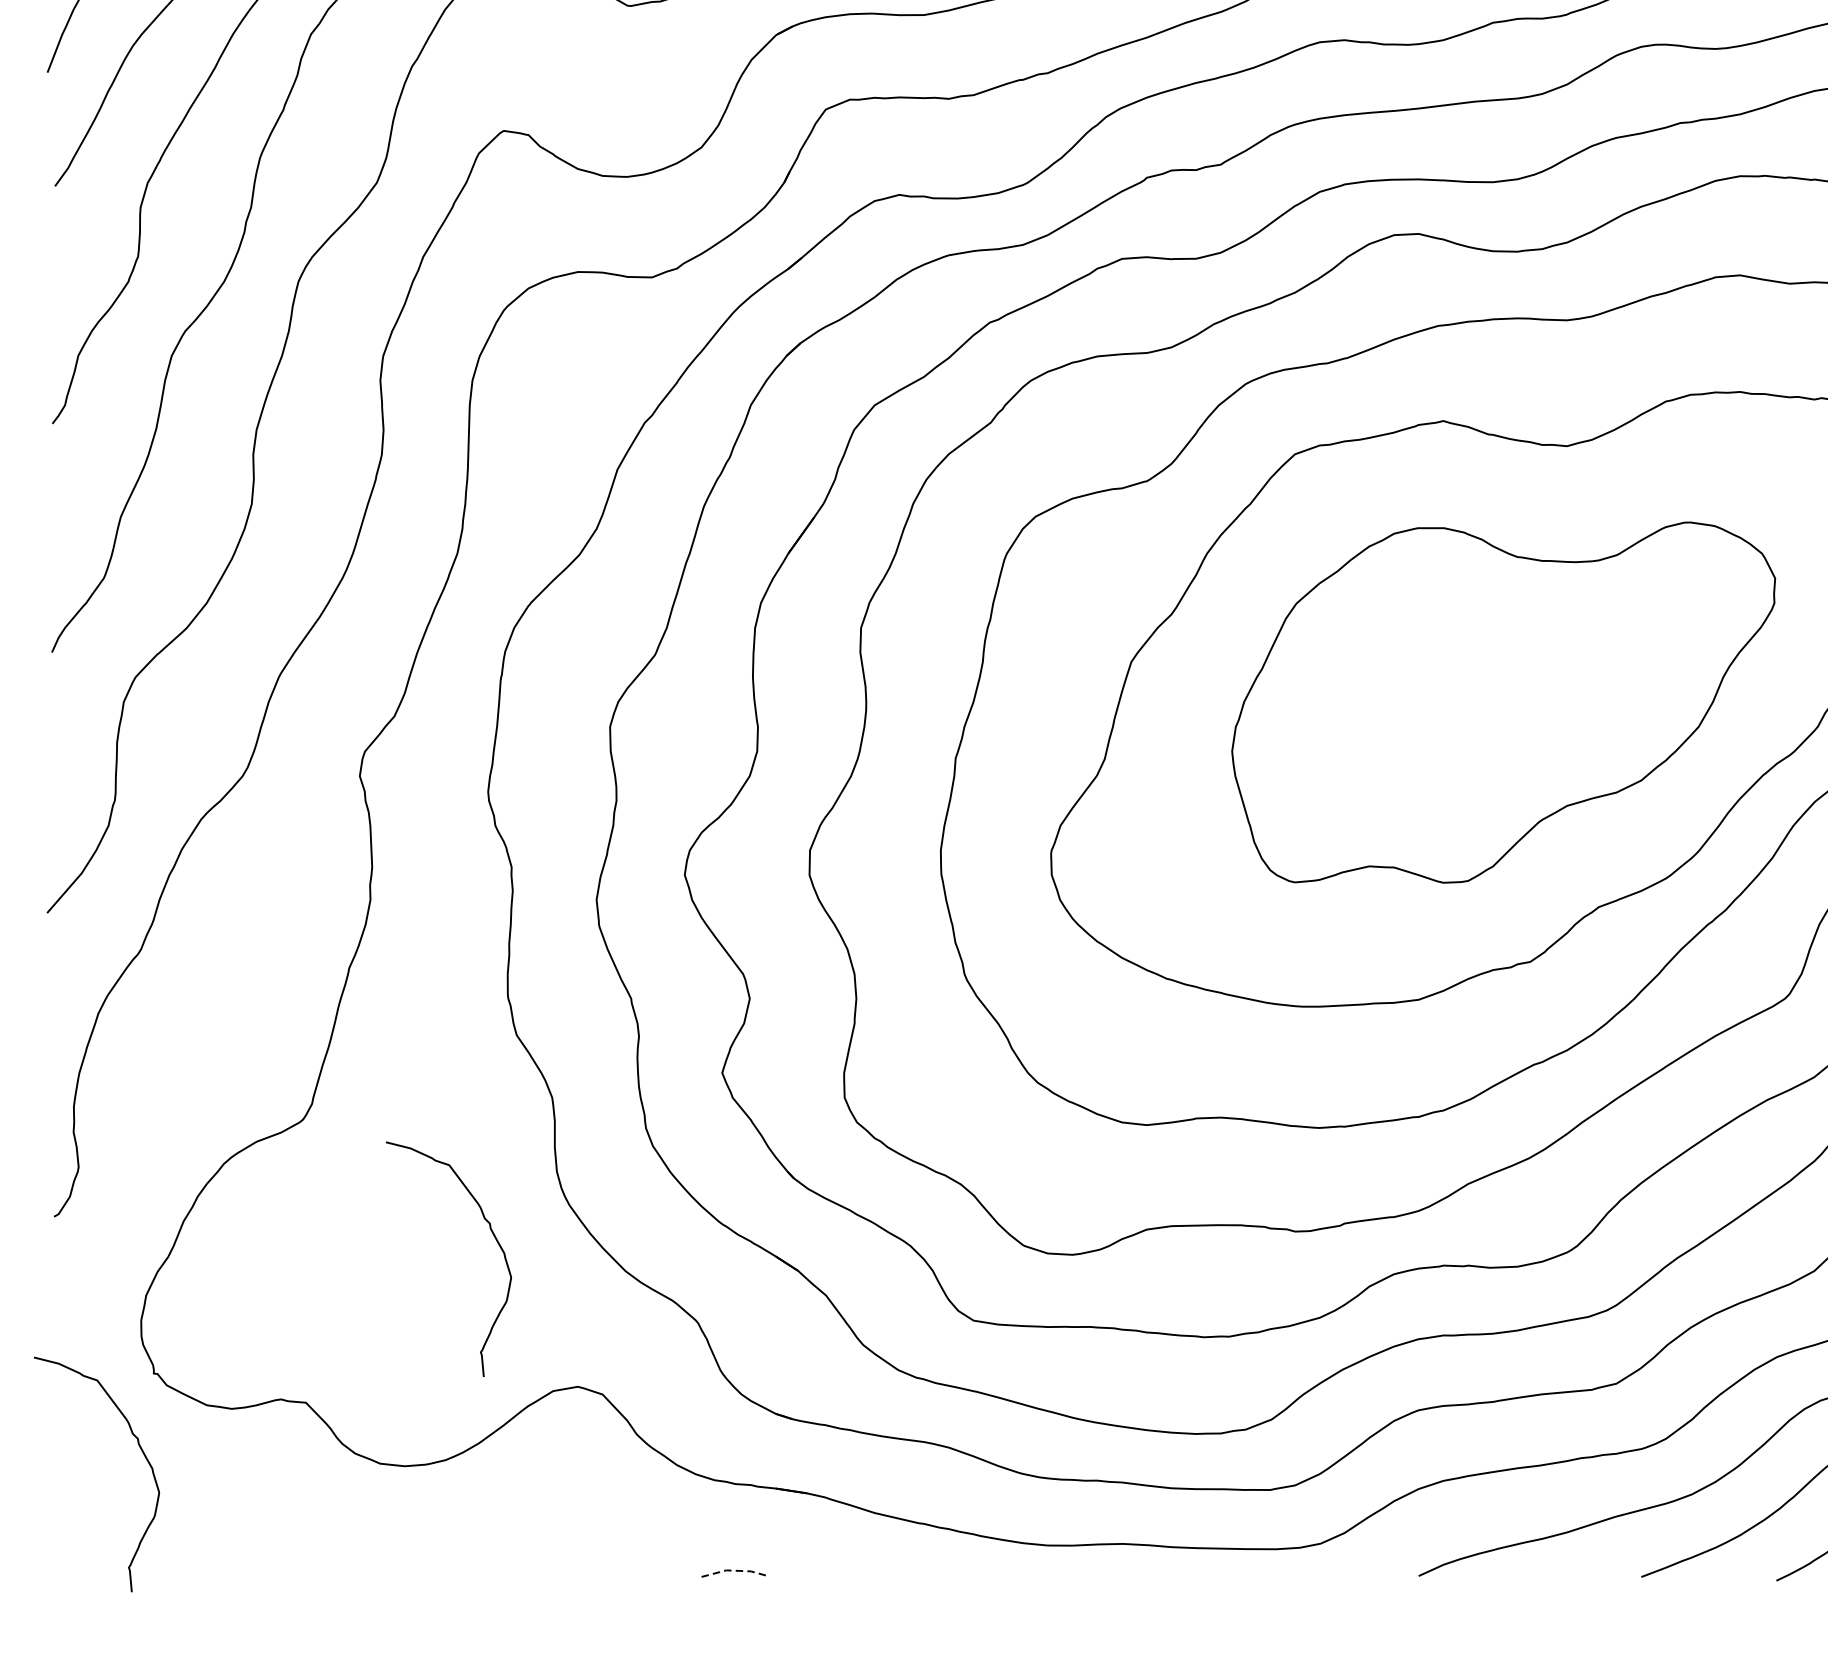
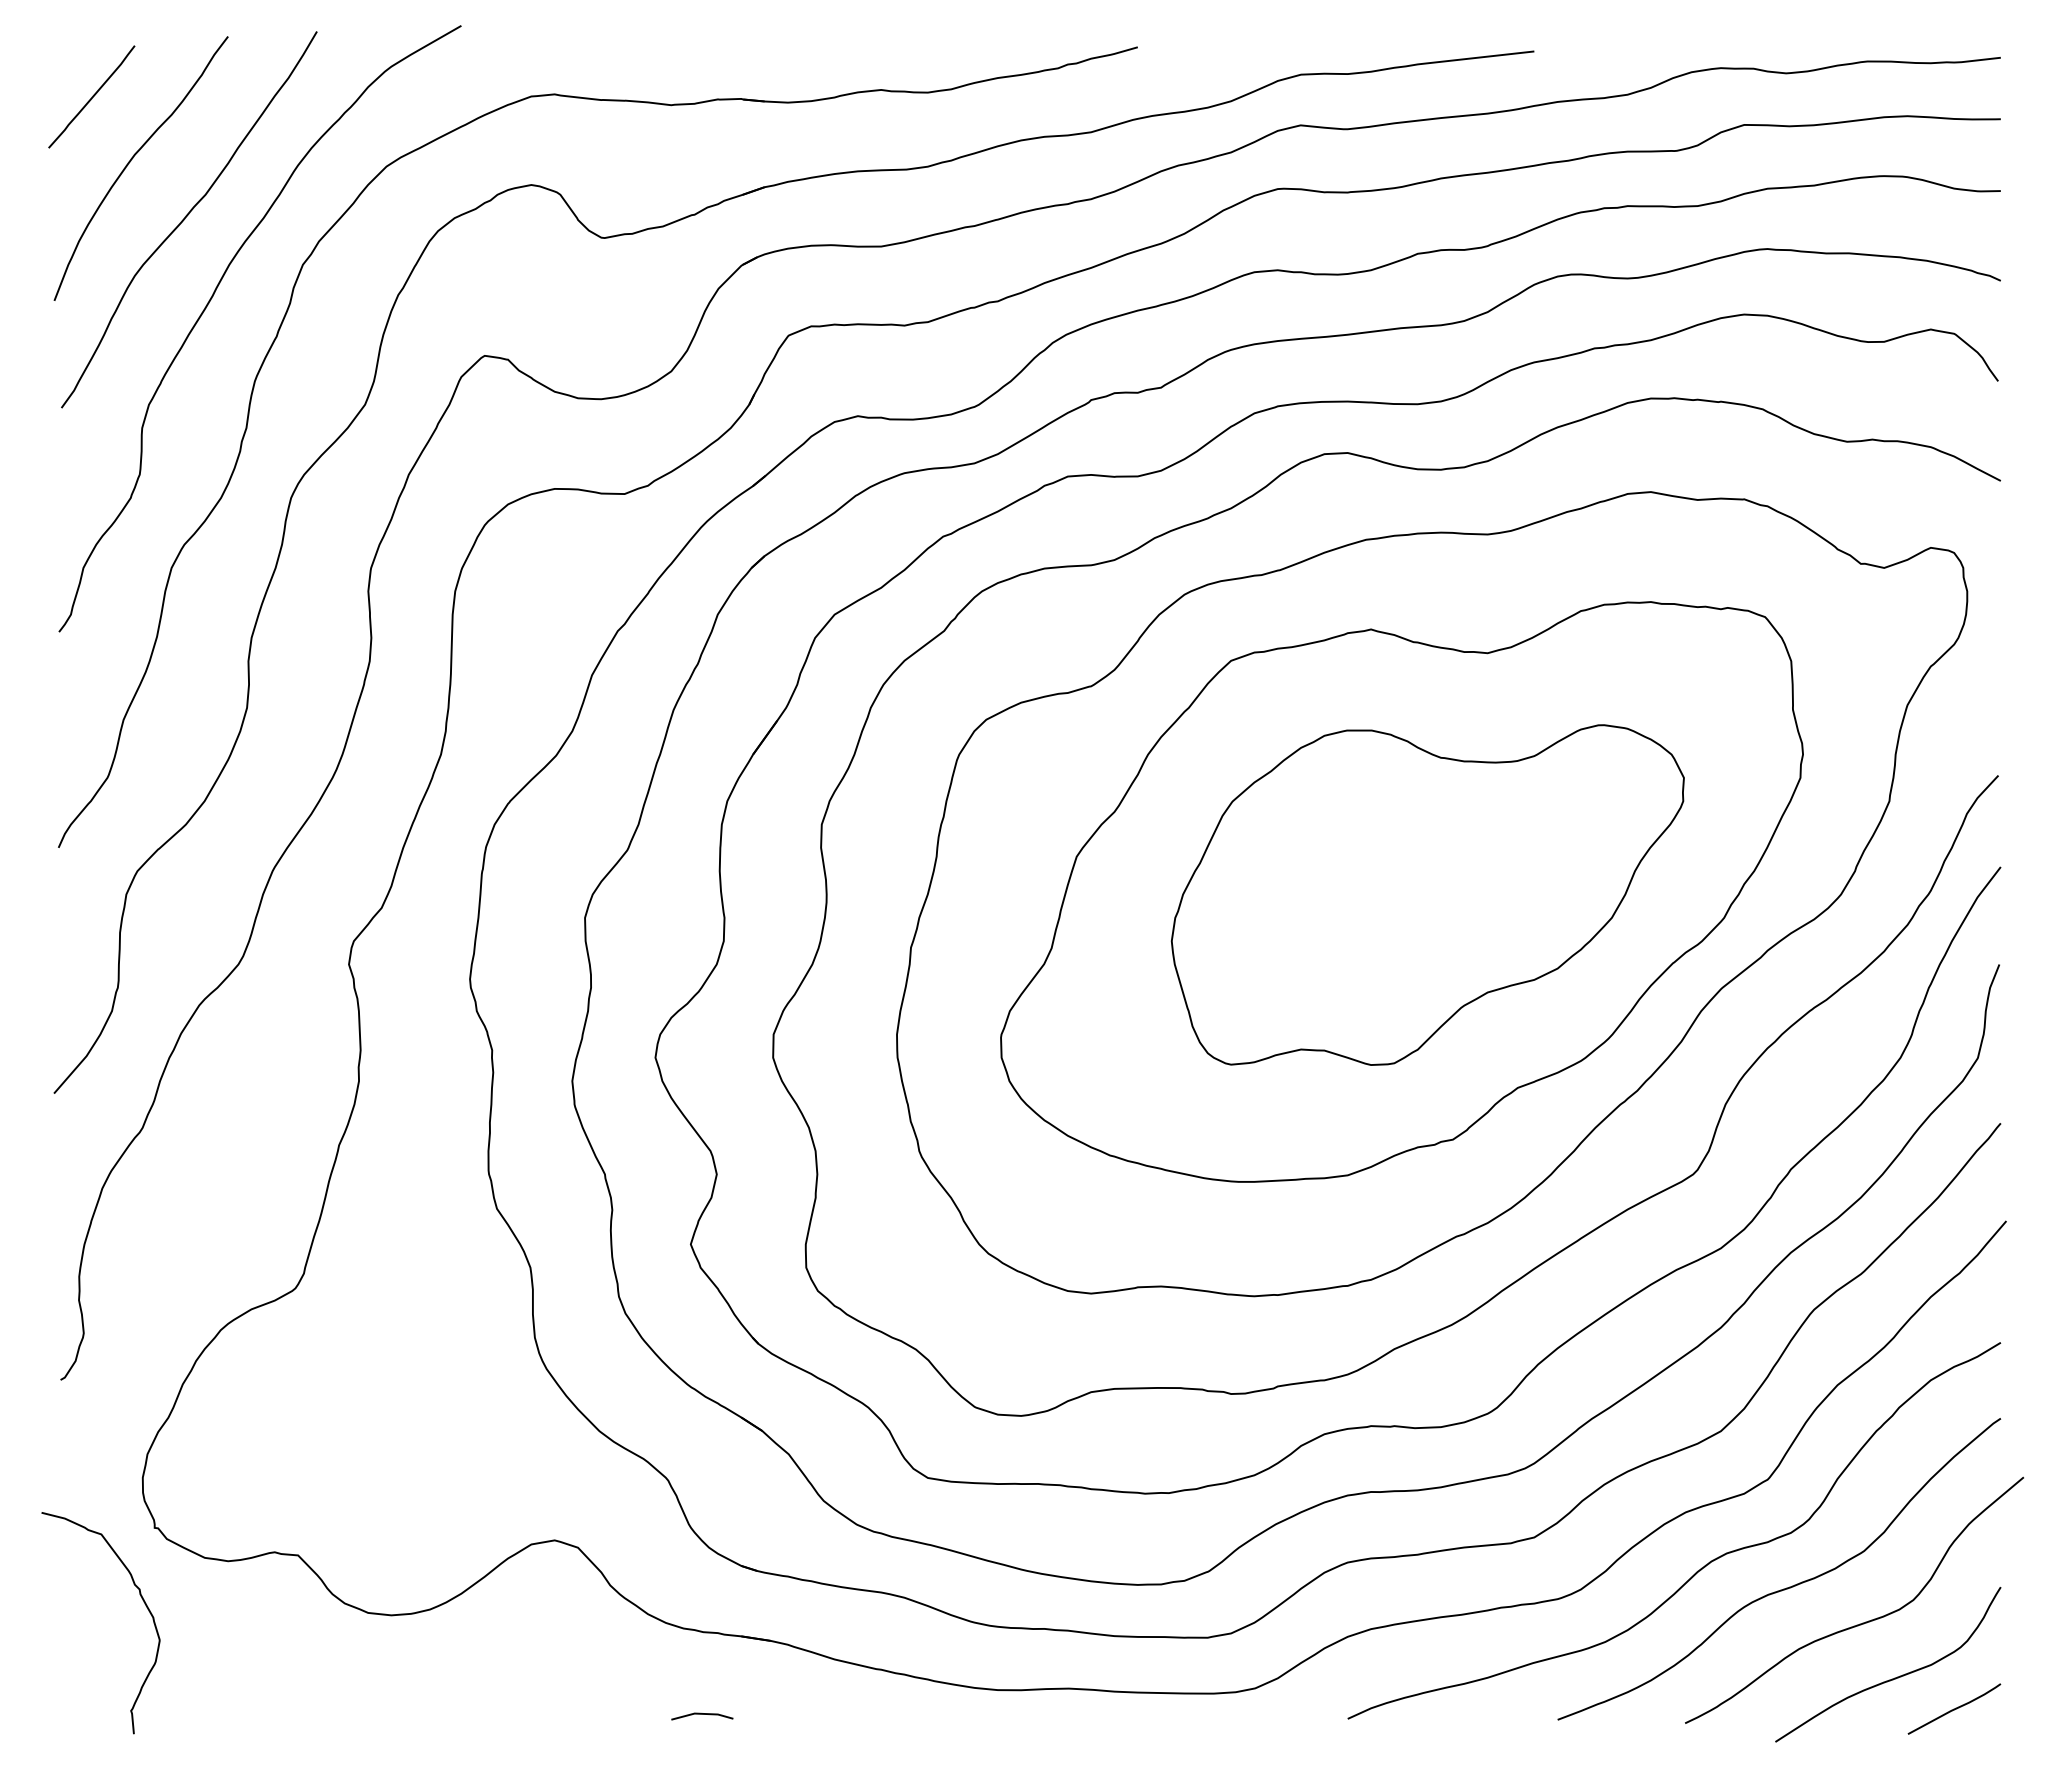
curve: (493, 1237) -> (475, 1399), removed
line: (734, 1570) -> (702, 1713), dashed -> solid

